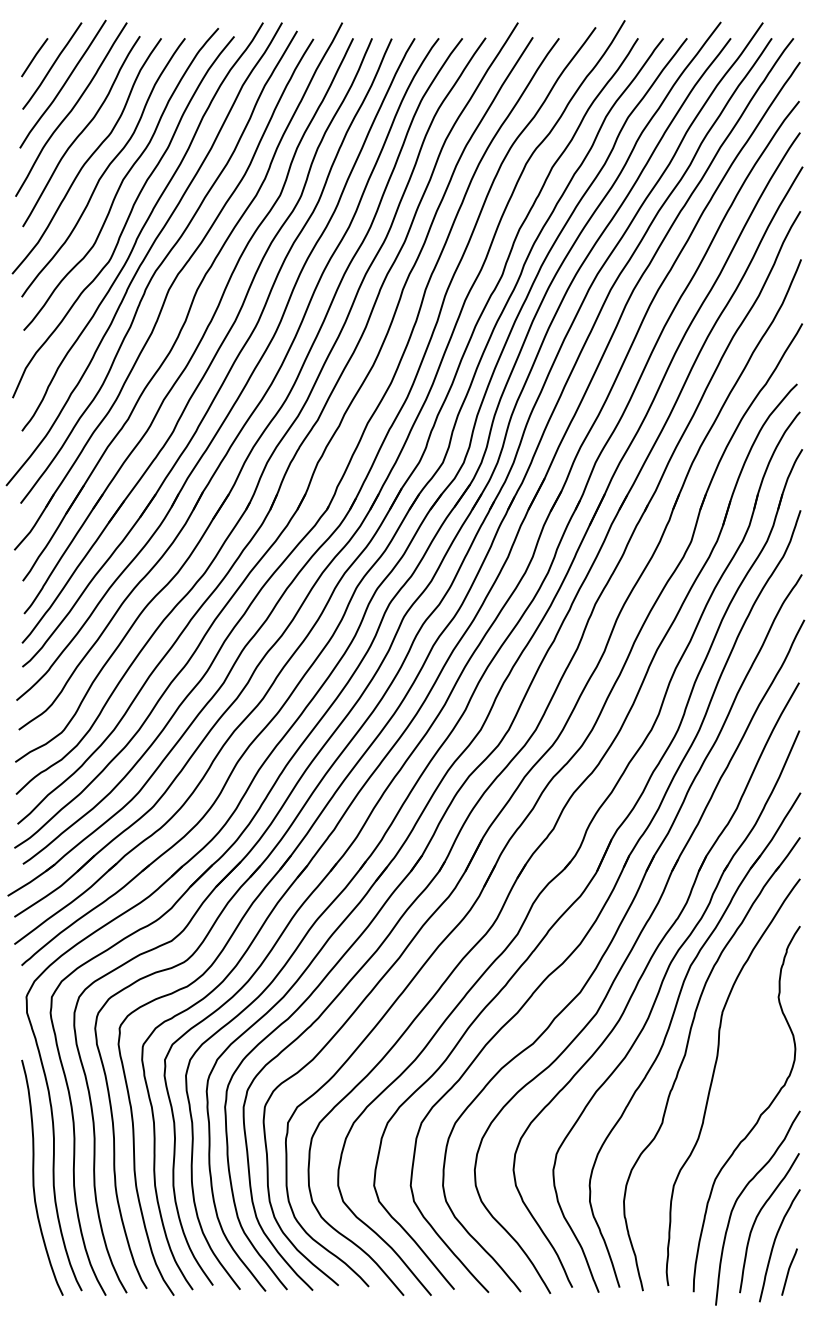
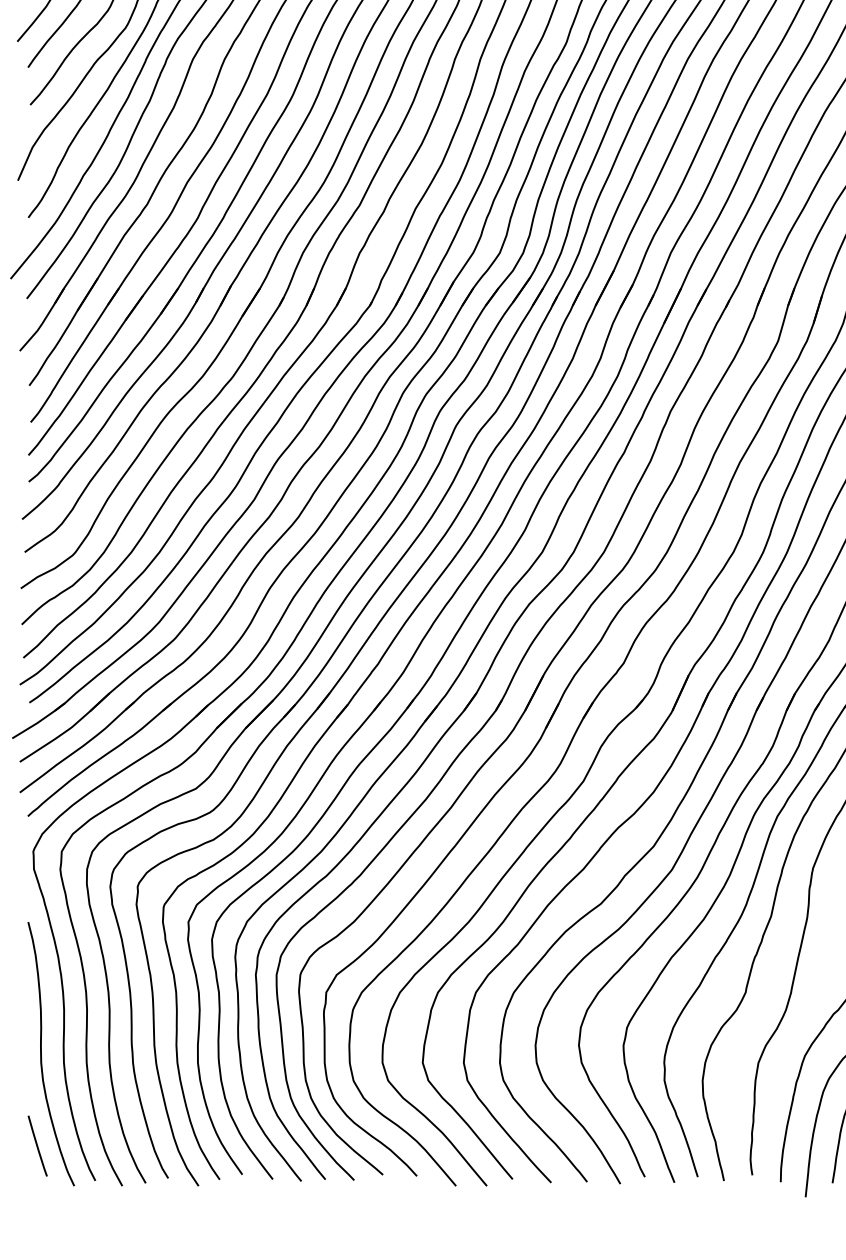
line: (30, 1259) -> (37, 1145), added

